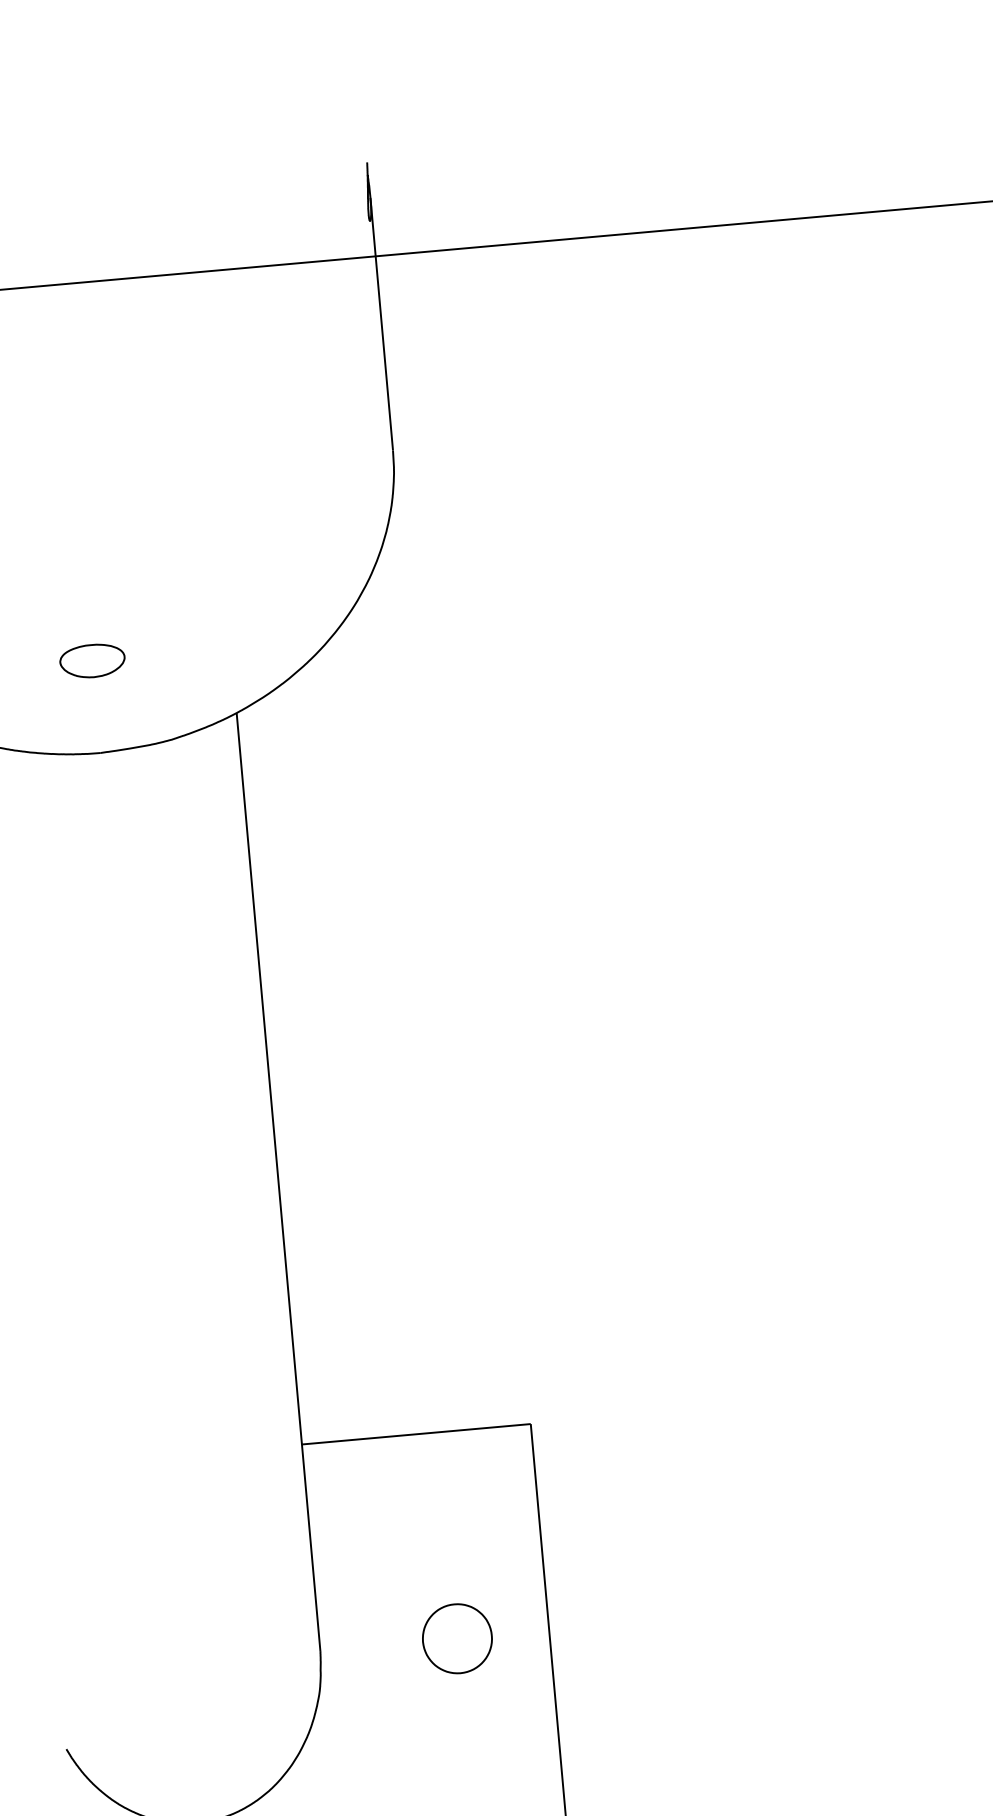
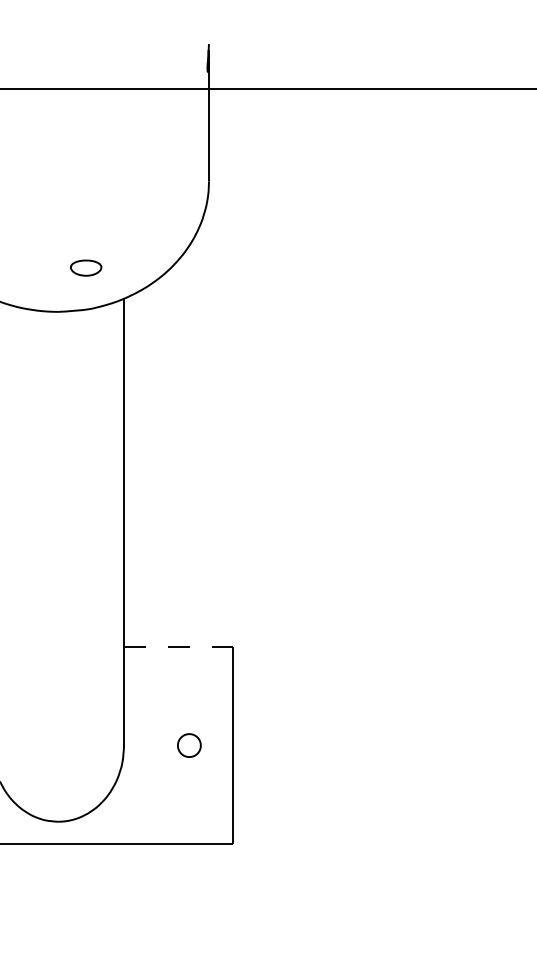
part: (93, 659) -> (86, 267), moved
line: (416, 1434) -> (178, 647), solid -> dashed
part: (457, 1638) -> (189, 745), size x0.7

